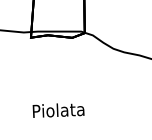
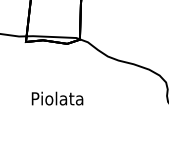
text: (58, 110) -> (57, 98), moved

